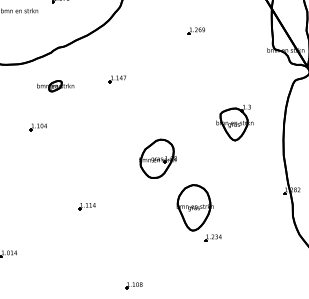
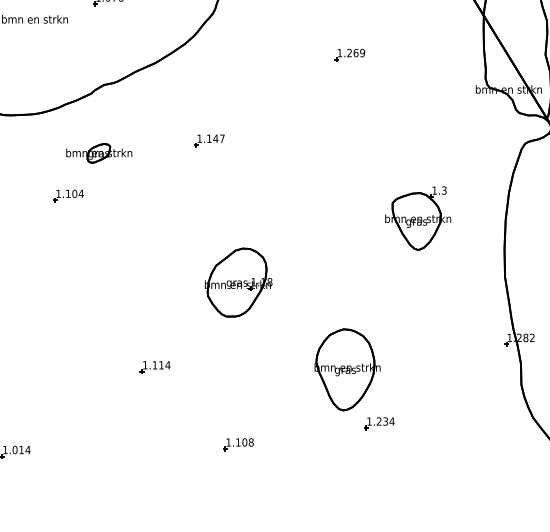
part: (37, 127) -> (66, 196), moved
part: (157, 158) -> (237, 282), moved
part: (133, 285) -> (237, 443), moved

